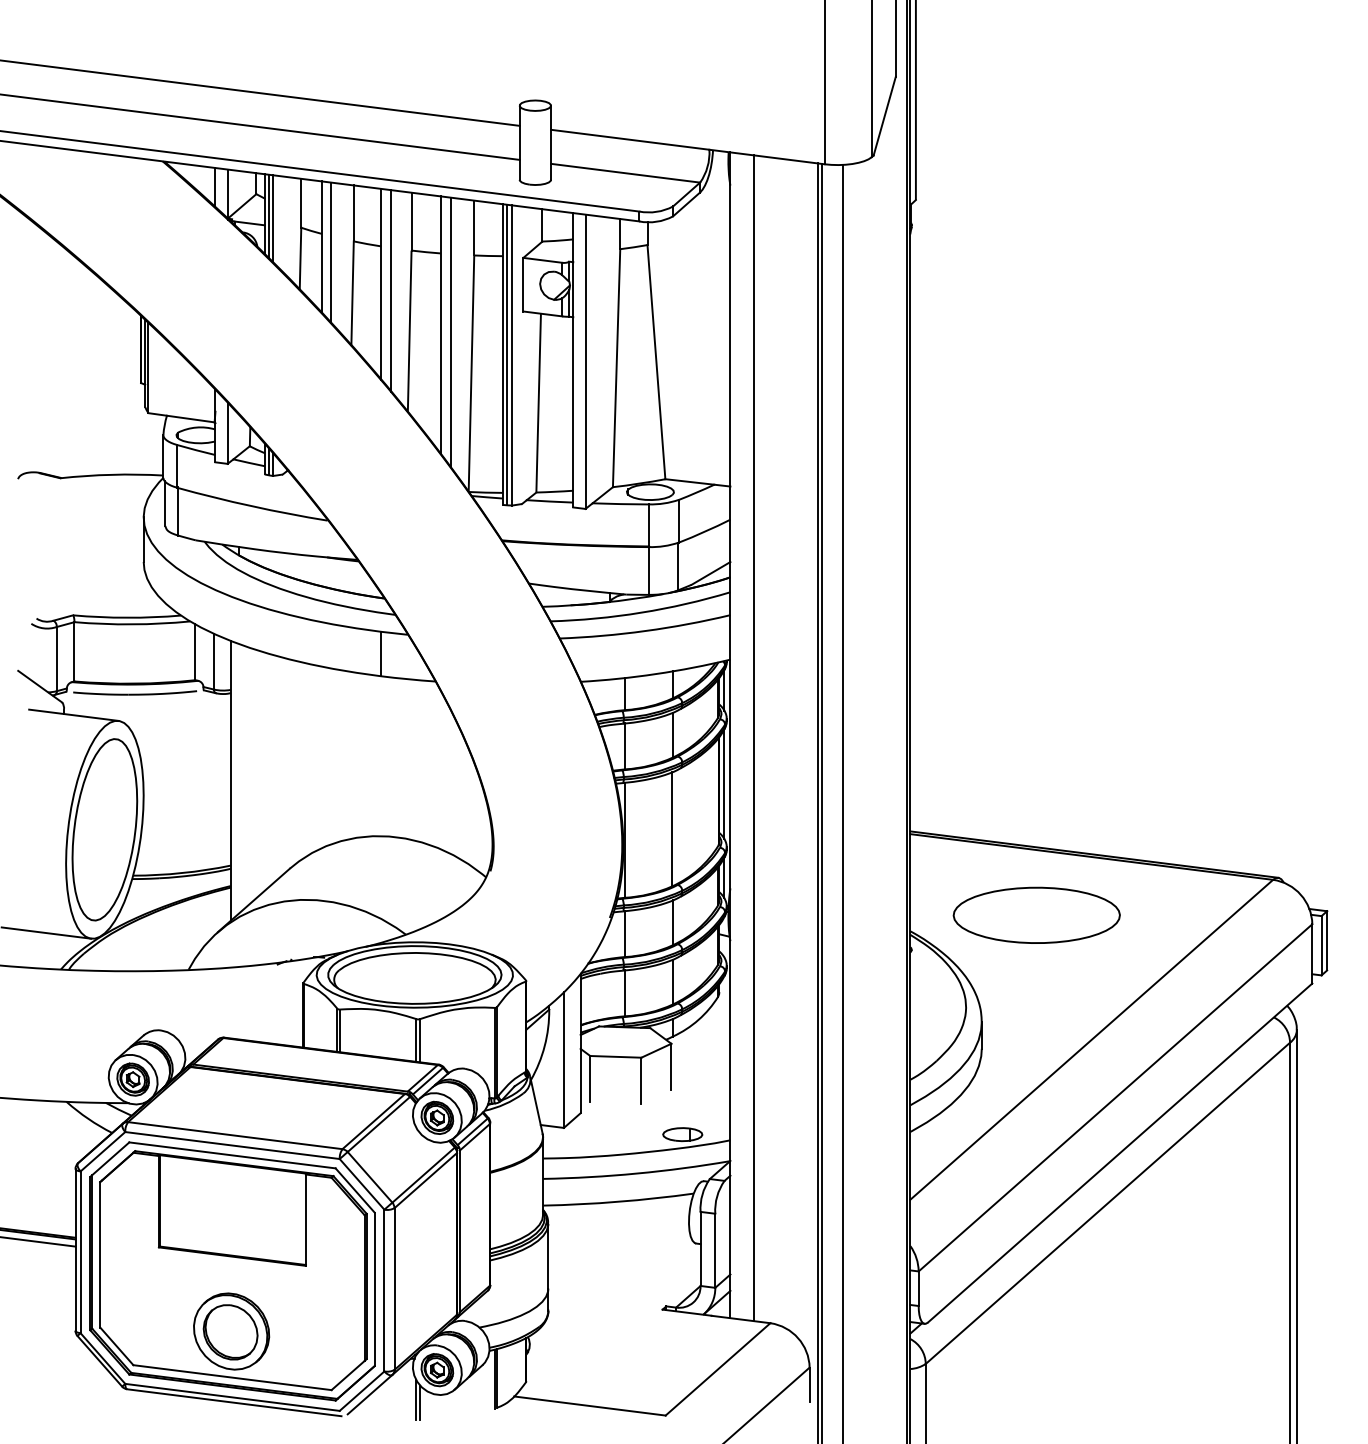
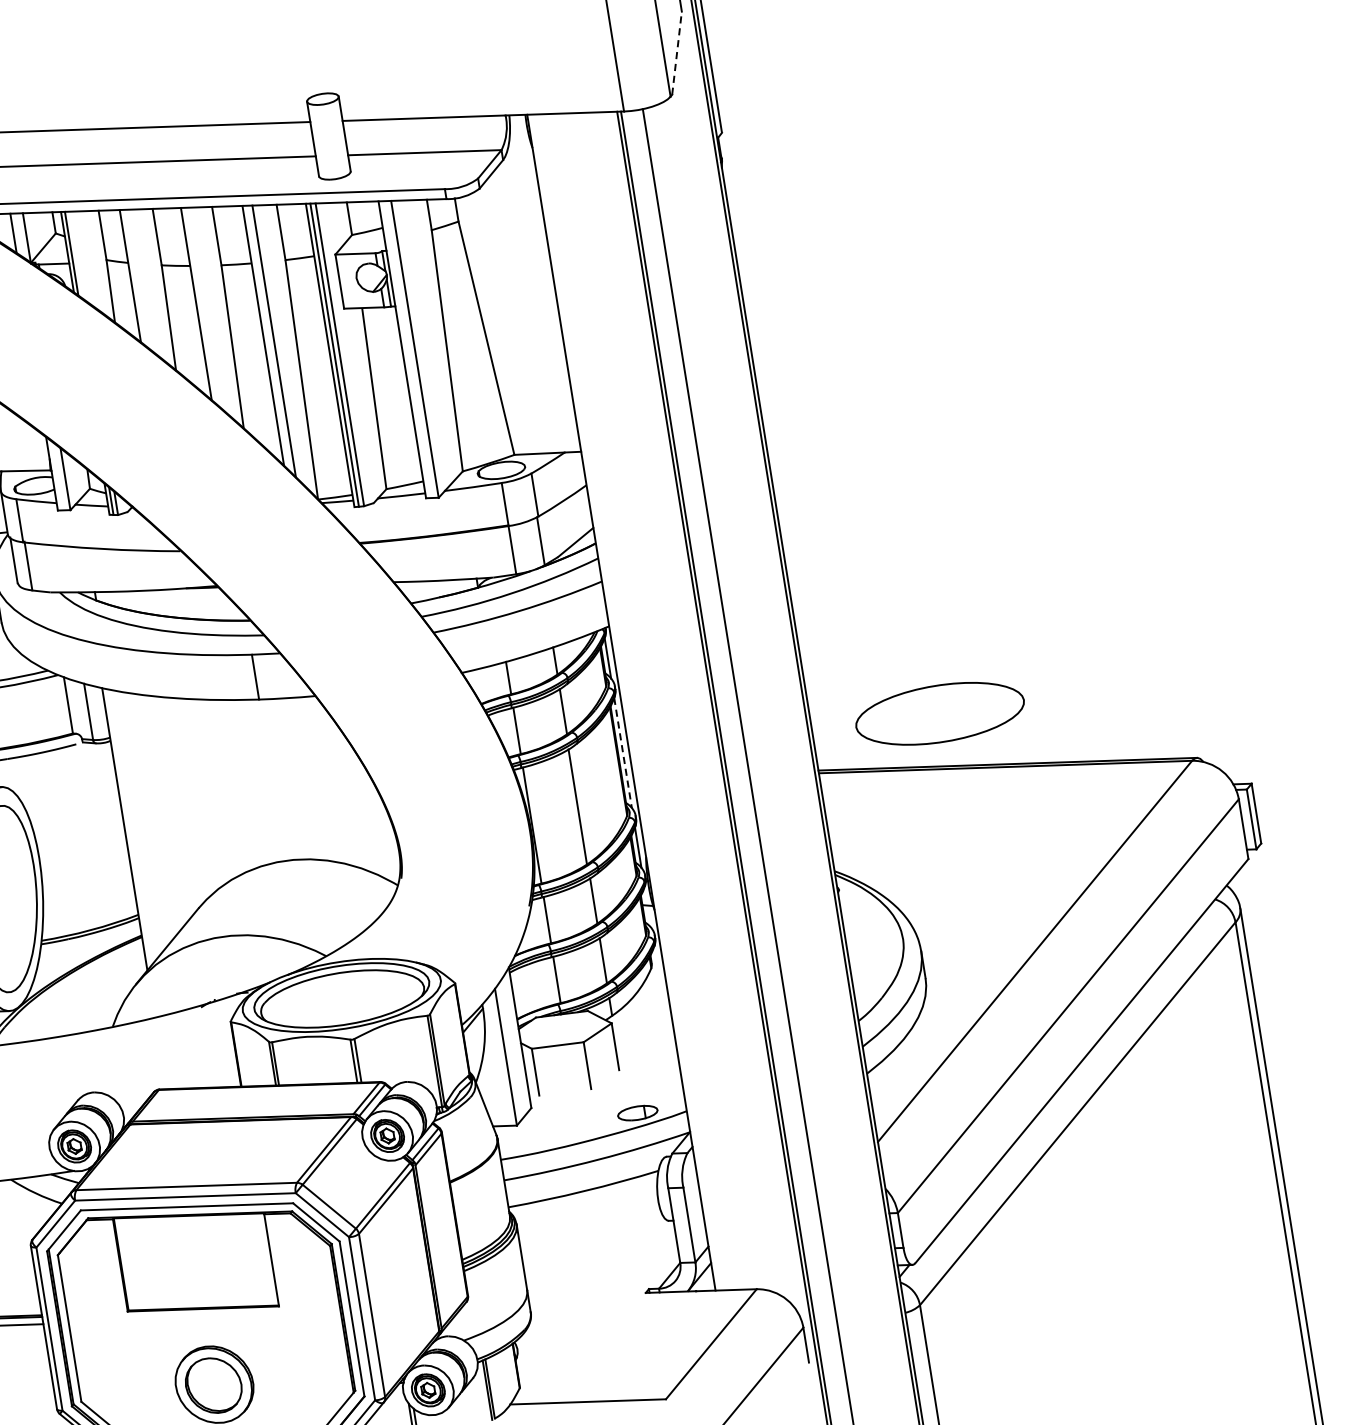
line: (884, 116) -> (676, 53), solid -> dashed
line: (272, 218) -> (76, 255), removed
line: (331, 252) -> (141, 280), removed
line: (391, 290) -> (207, 308), removed
line: (754, 738) -> (646, 702), removed
line: (724, 784) -> (623, 753), solid -> dashed
part: (1036, 914) -> (939, 712), moved

